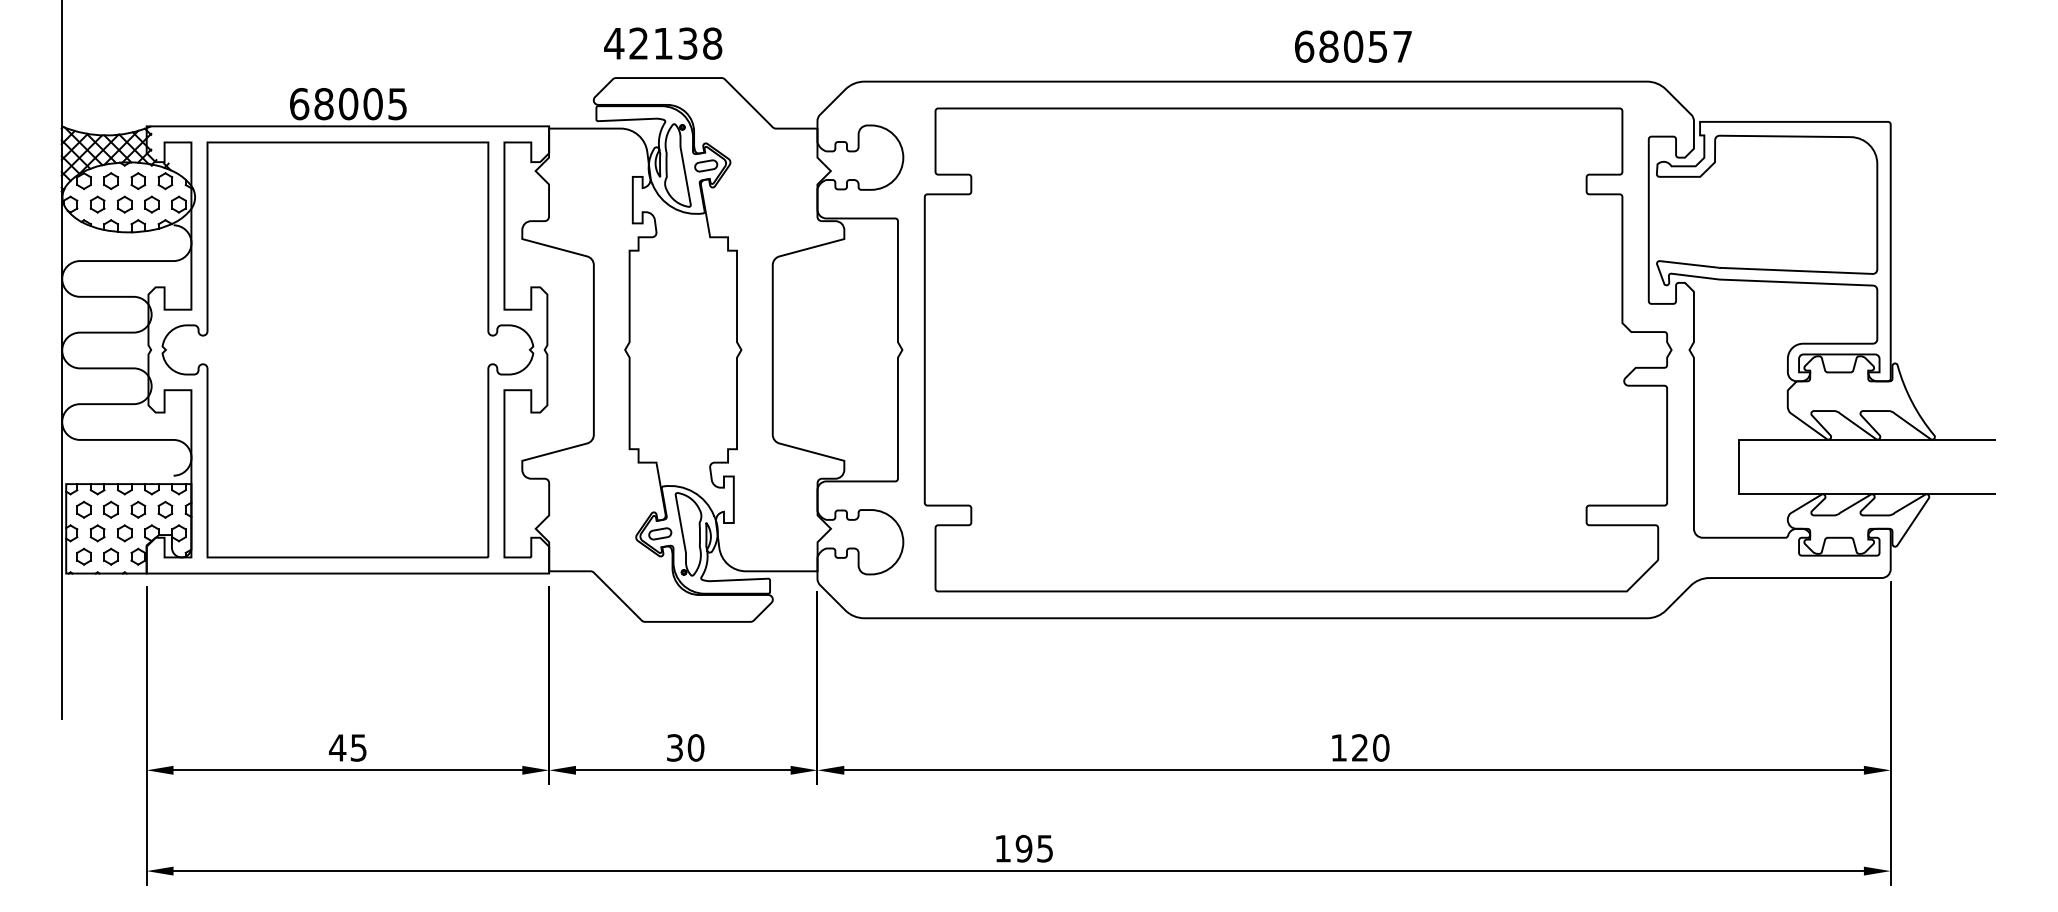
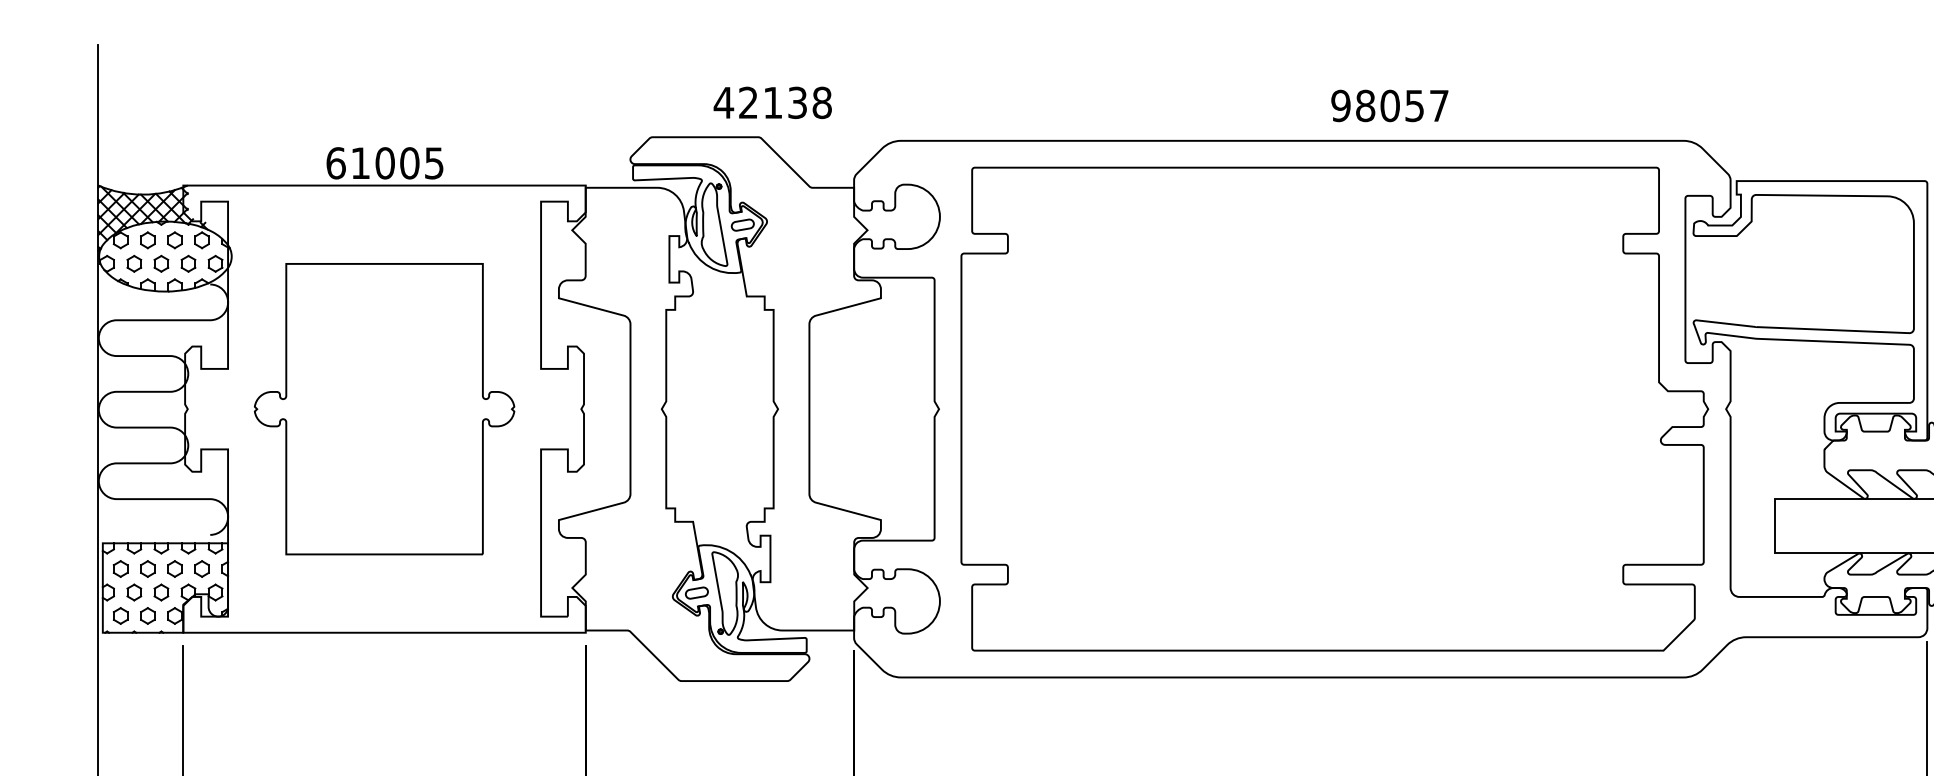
text: (663, 43) -> (773, 102), moved
text: (1304, 46) -> (1341, 105), 68057 -> 98057
text: (323, 104) -> (360, 163), 68005 -> 61005
part: (347, 349) -> (384, 408), size x0.7

